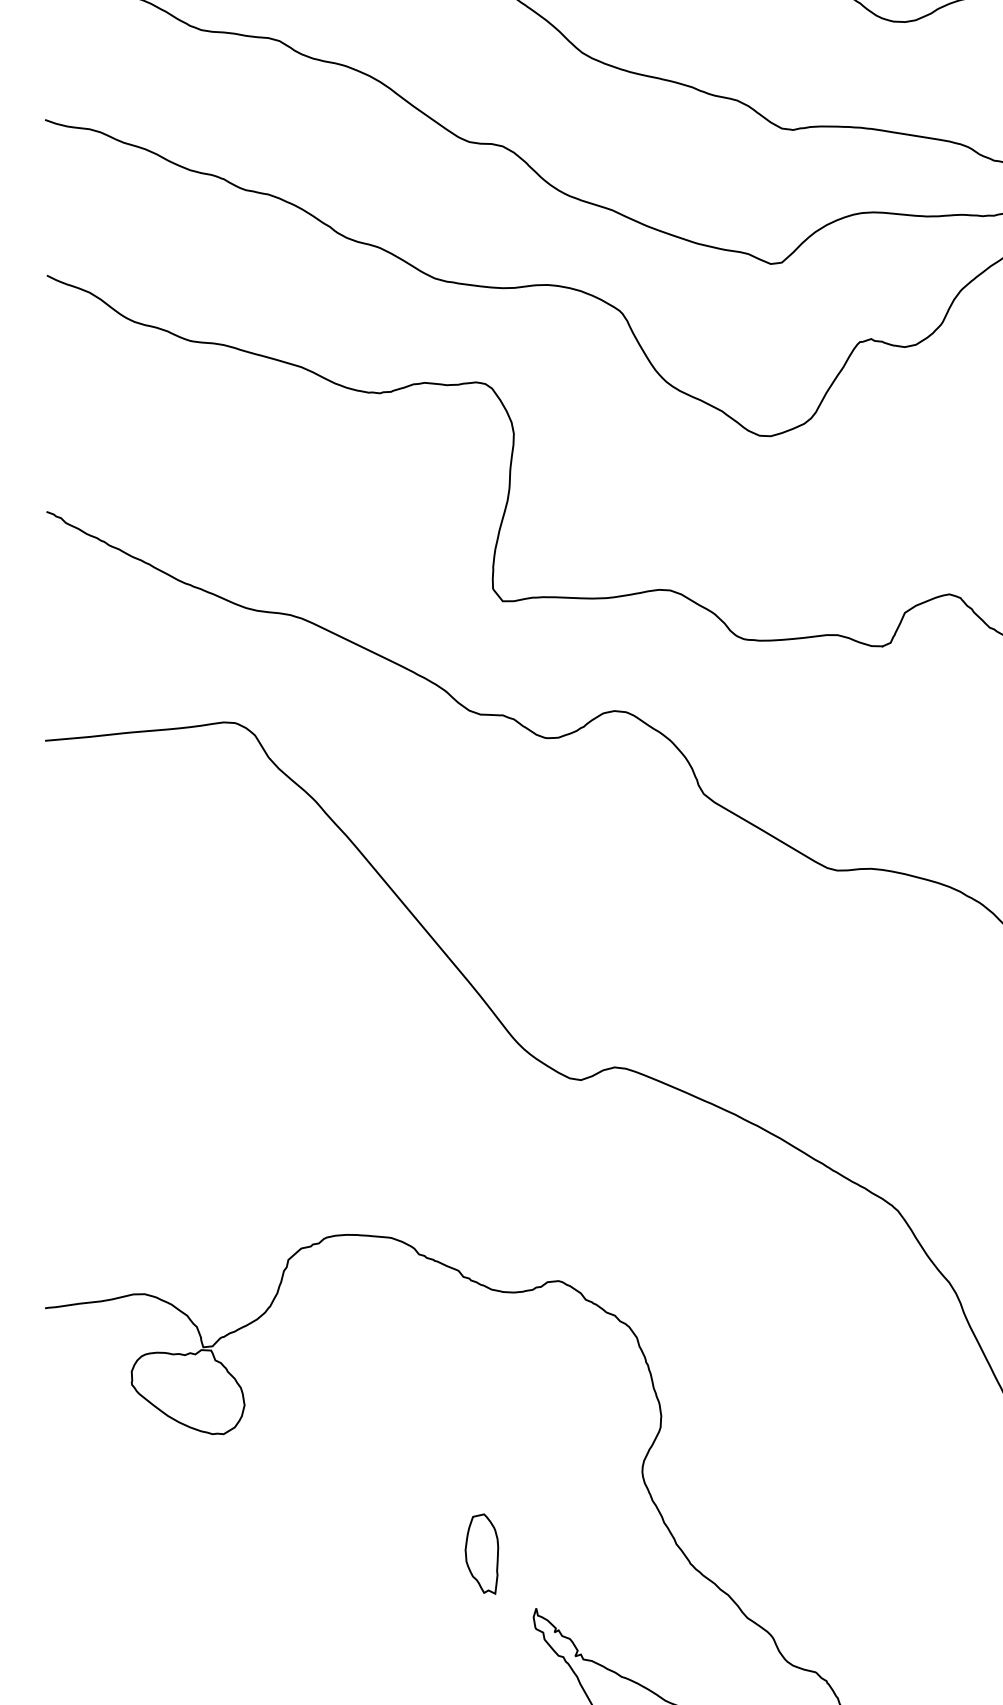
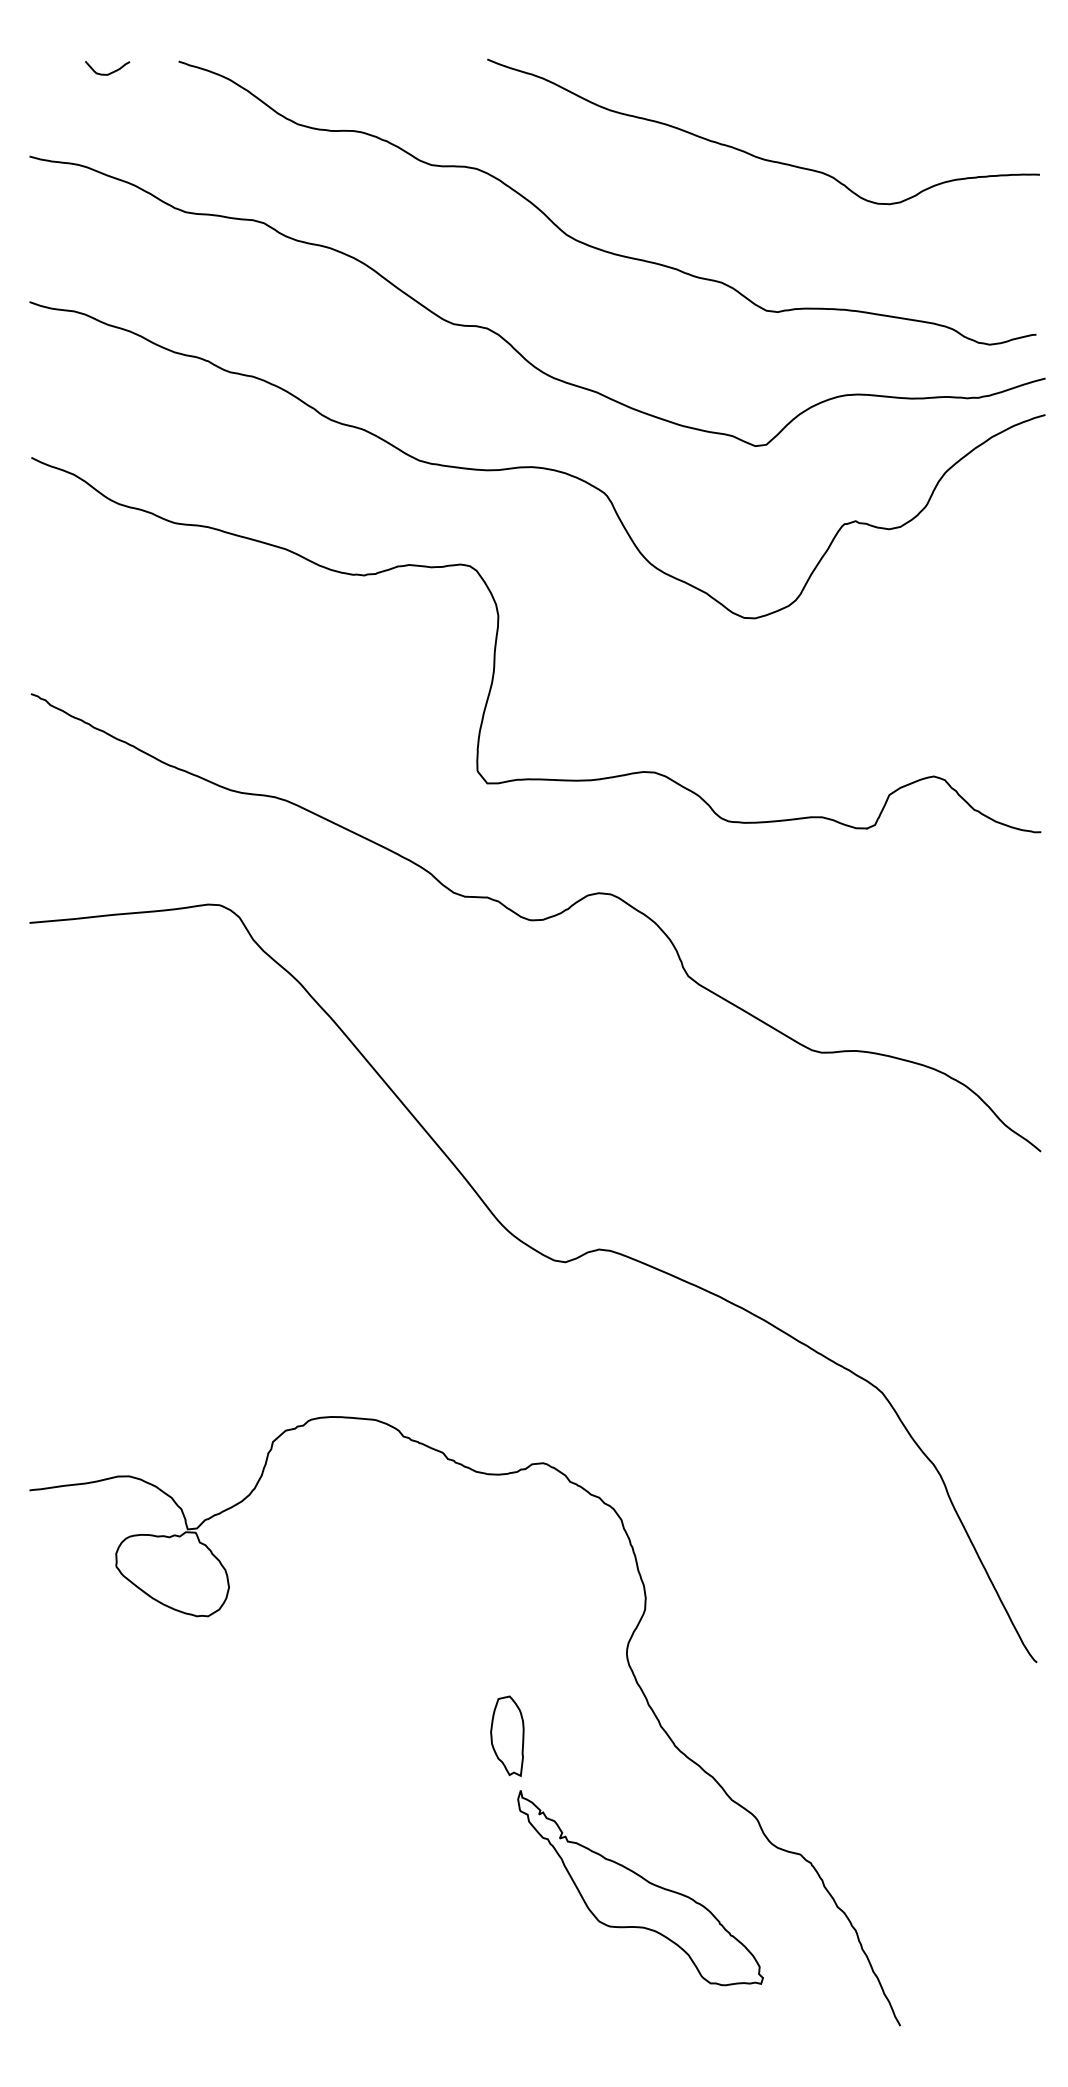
part: (482, 1554) -> (507, 1736), moved

